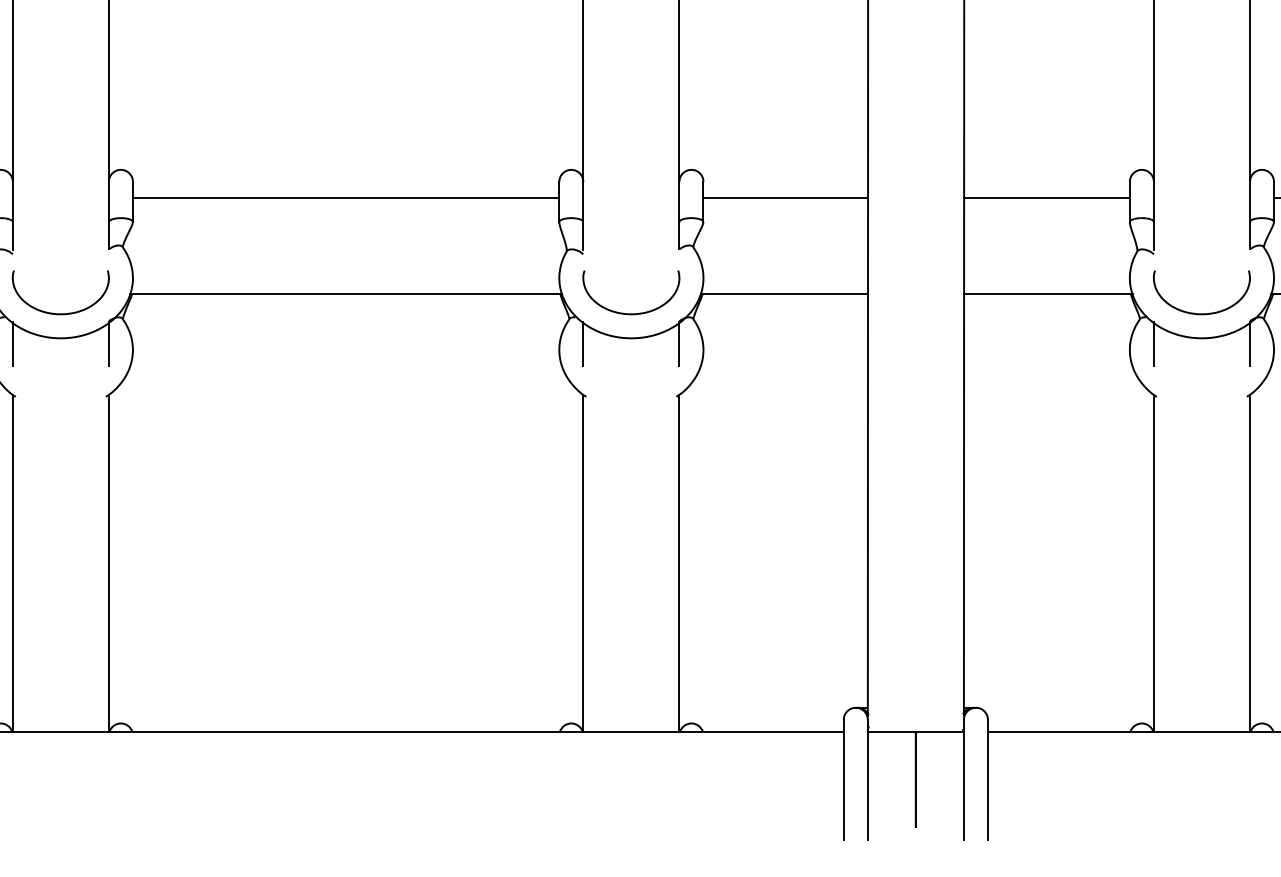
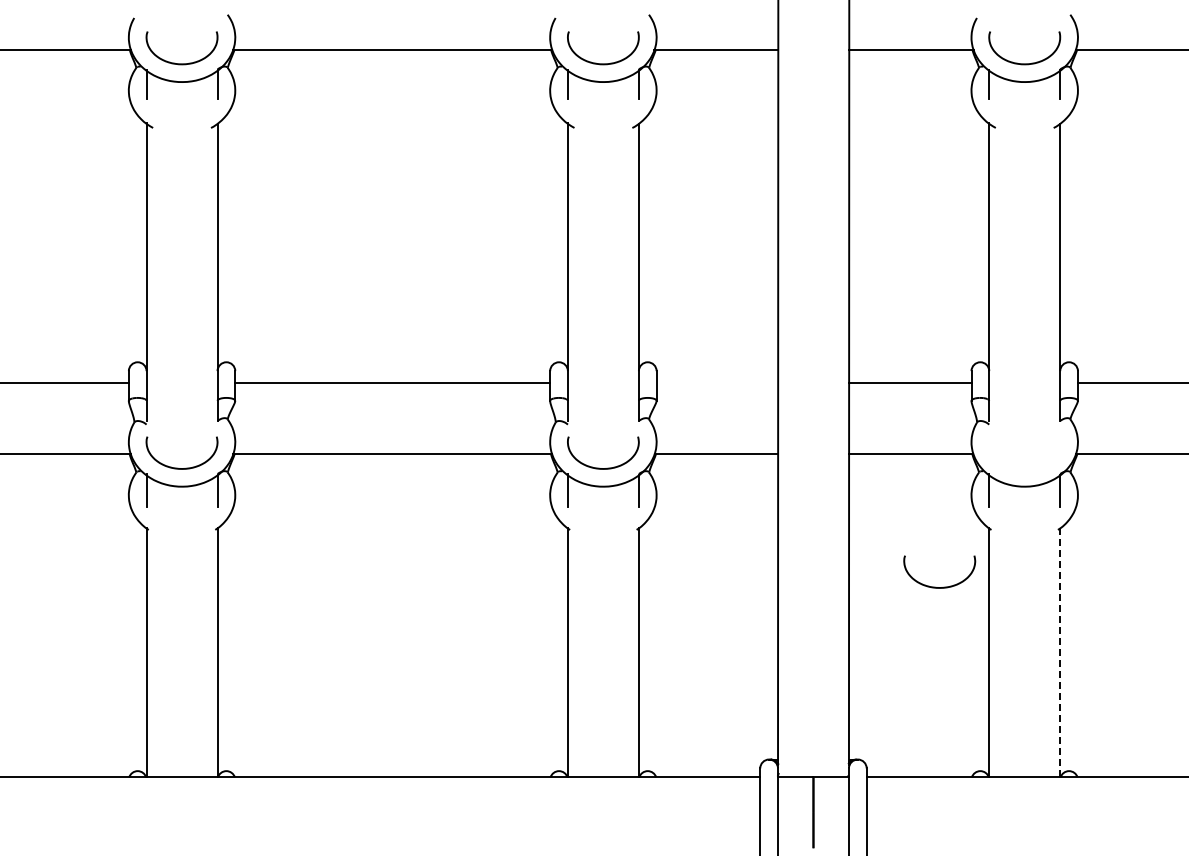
line: (785, 197) -> (717, 382), removed
curve: (1196, 312) -> (935, 586), moved
line: (1250, 562) -> (1060, 652), solid -> dashed

